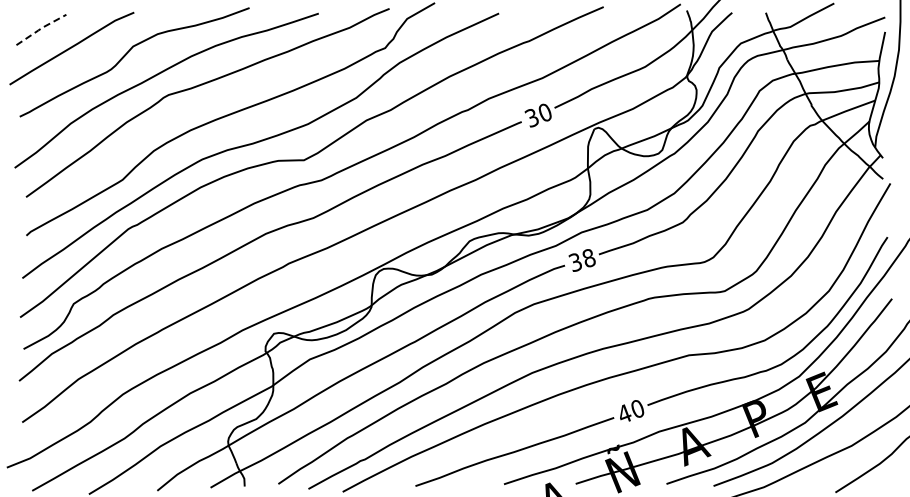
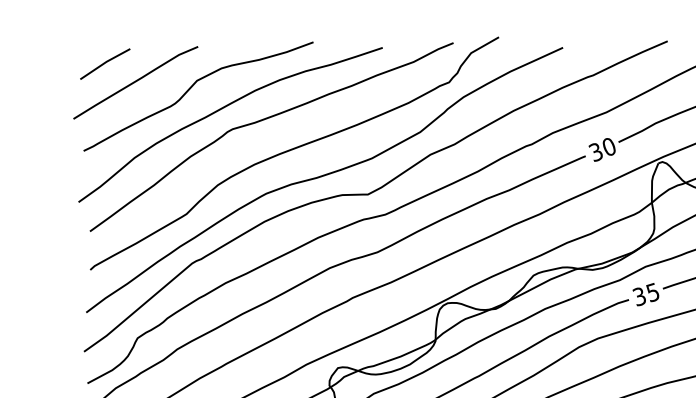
line: (40, 29) -> (104, 63), dashed -> solid
text: (588, 257) -> (652, 291), 38 -> 35

